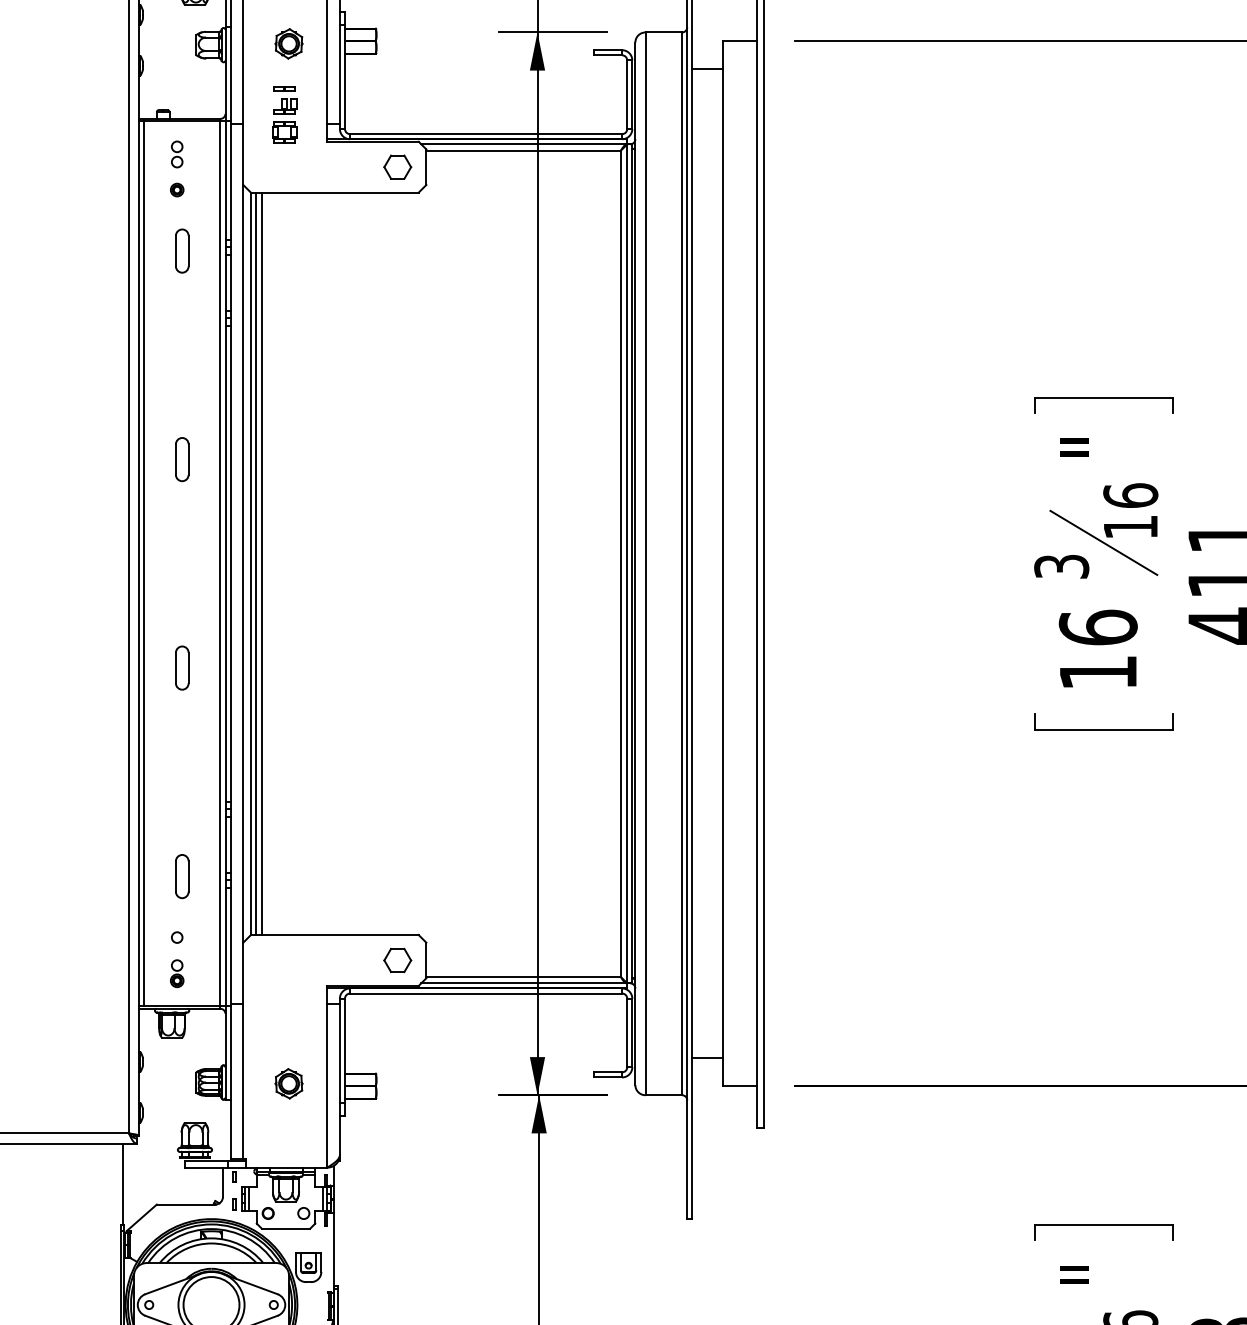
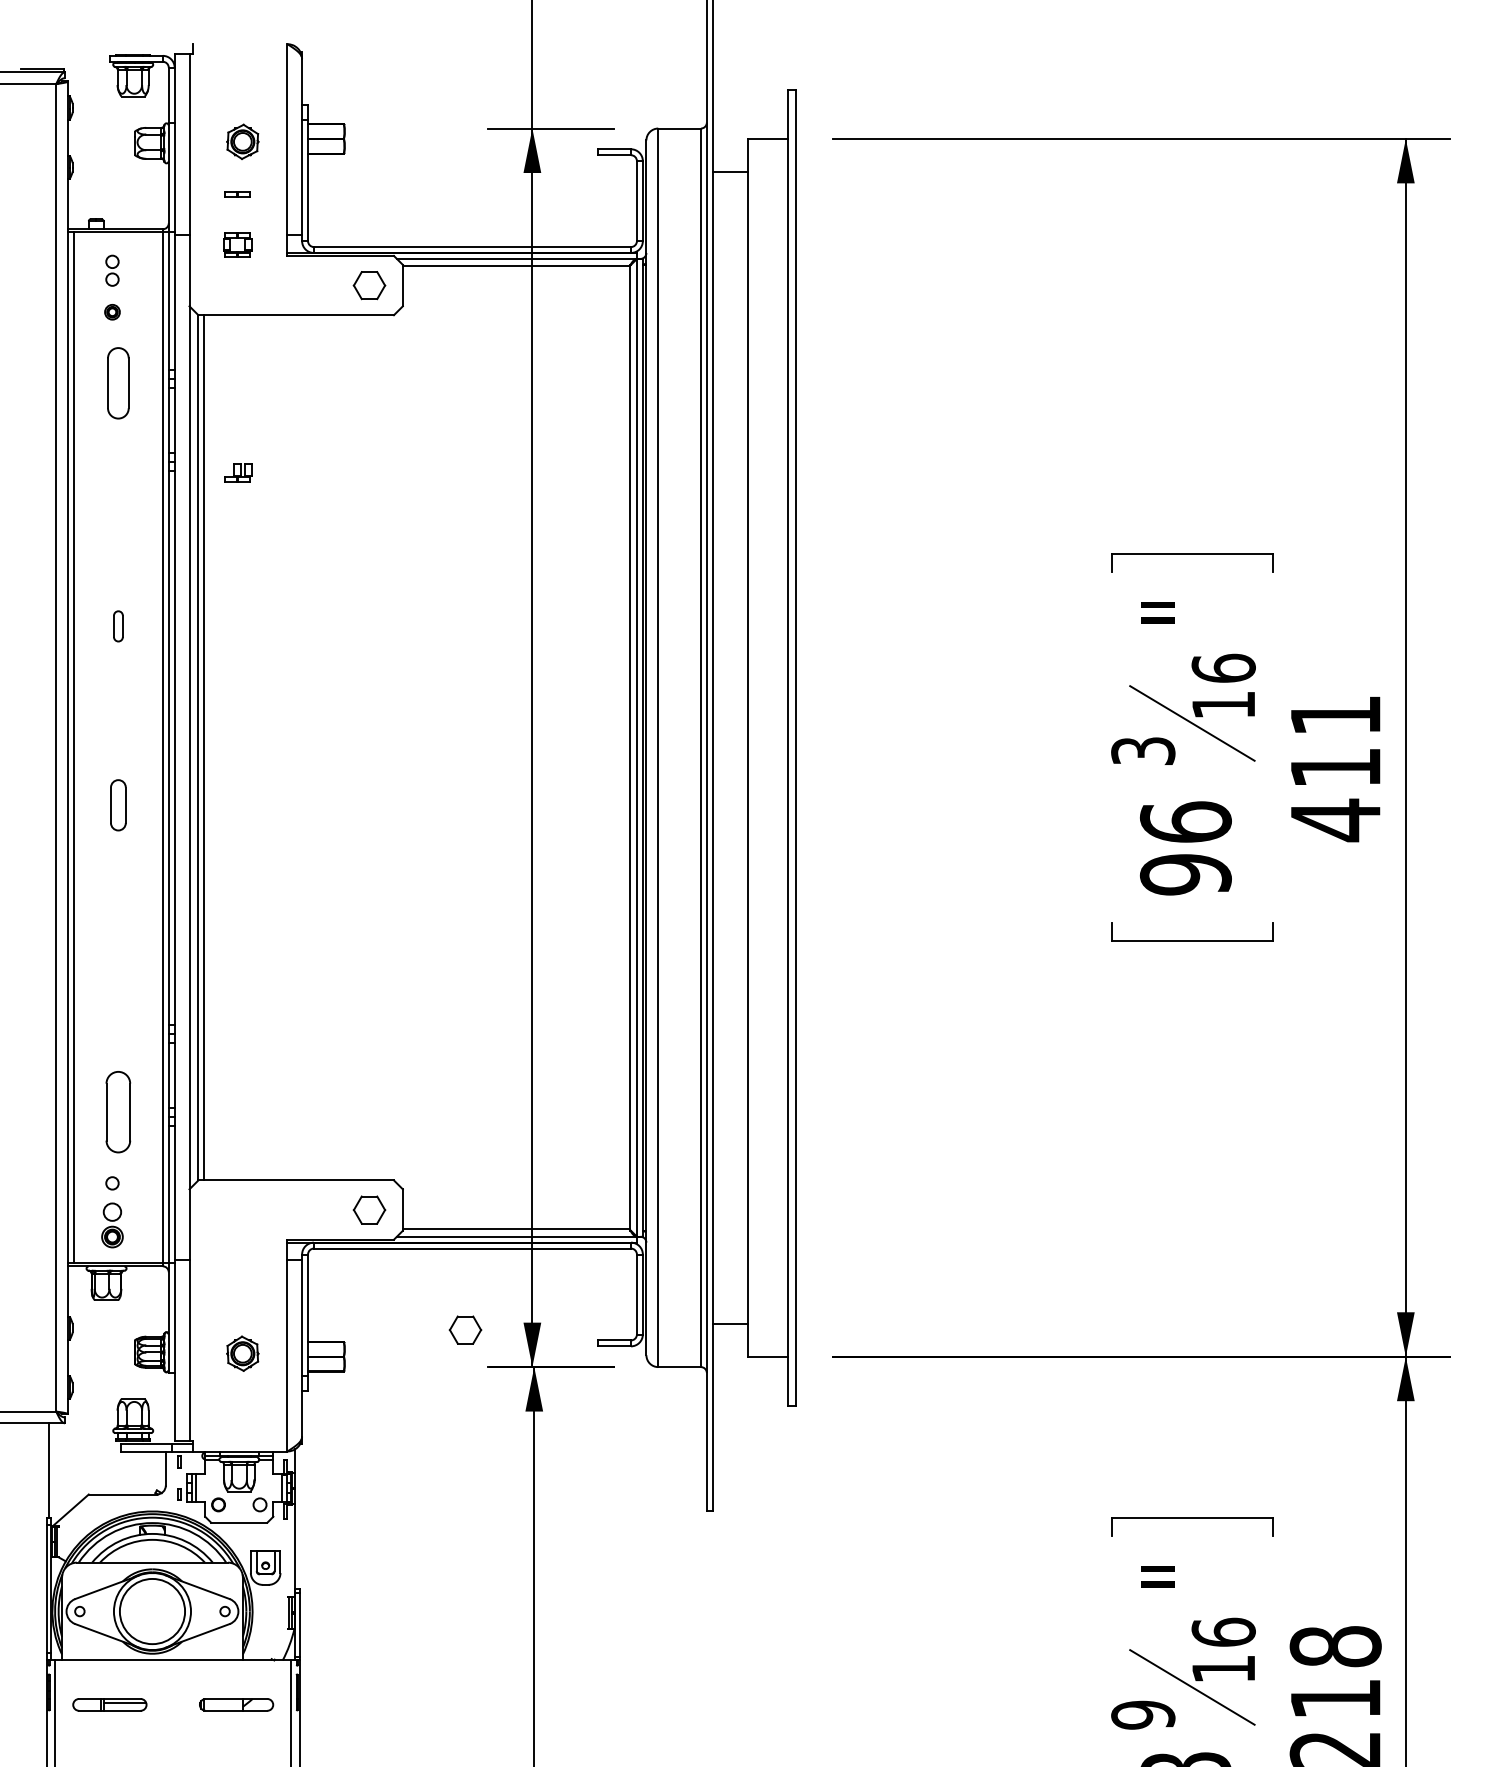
part: (285, 106) -> (238, 472), moved
part: (182, 251) -> (118, 383), size x1.4
part: (182, 459) -> (118, 626), size x0.6
line: (262, 563) -> (211, 747), removed
part: (182, 668) -> (118, 805), moved
text: (1097, 672) -> (1185, 874), 16 -> 96
part: (182, 876) -> (118, 1112), size x1.6
part: (177, 973) -> (112, 1225), size x1.4
part: (480, 1062) -> (465, 1329), added

